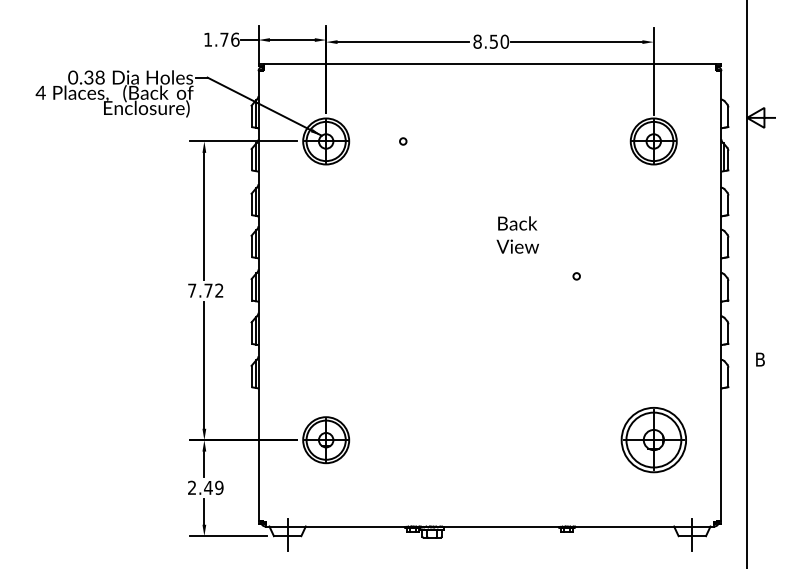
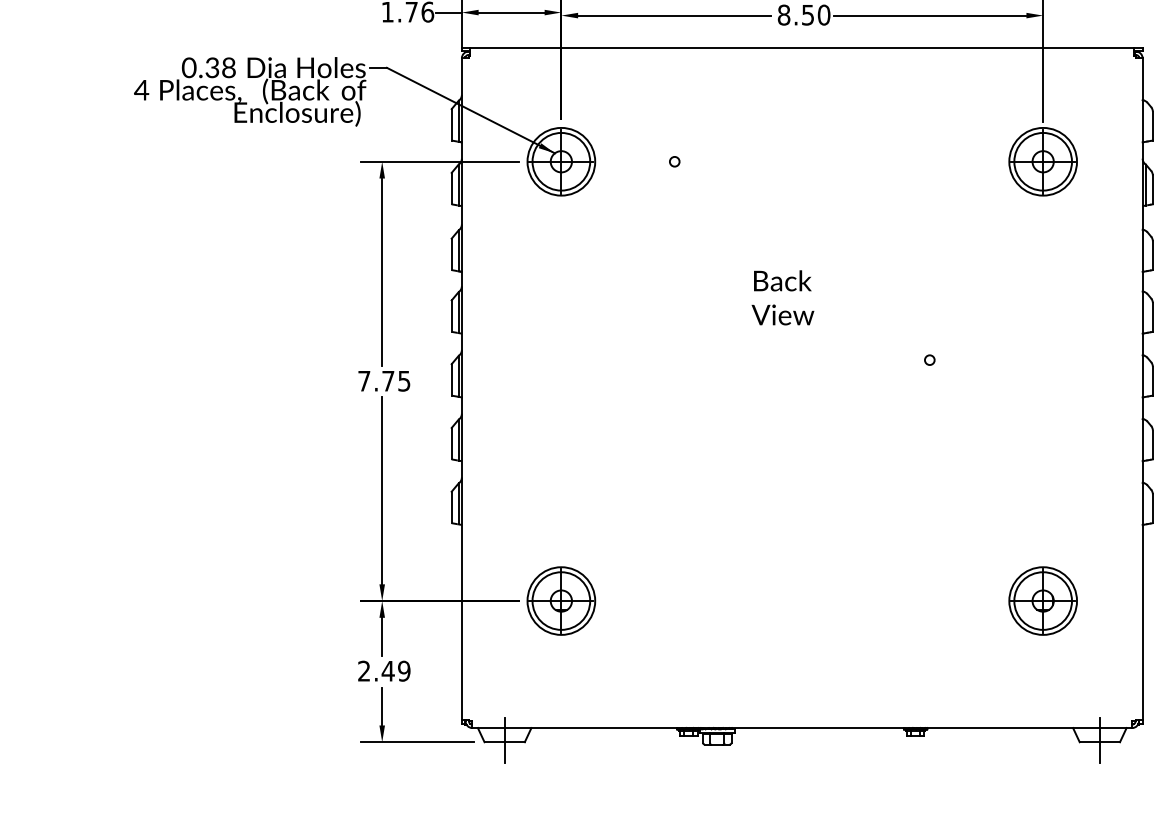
text: (517, 234) -> (782, 297), moved
text: (219, 290) -> (404, 380), 7.72 -> 7.75
part: (653, 440) -> (1042, 601), size x0.71

